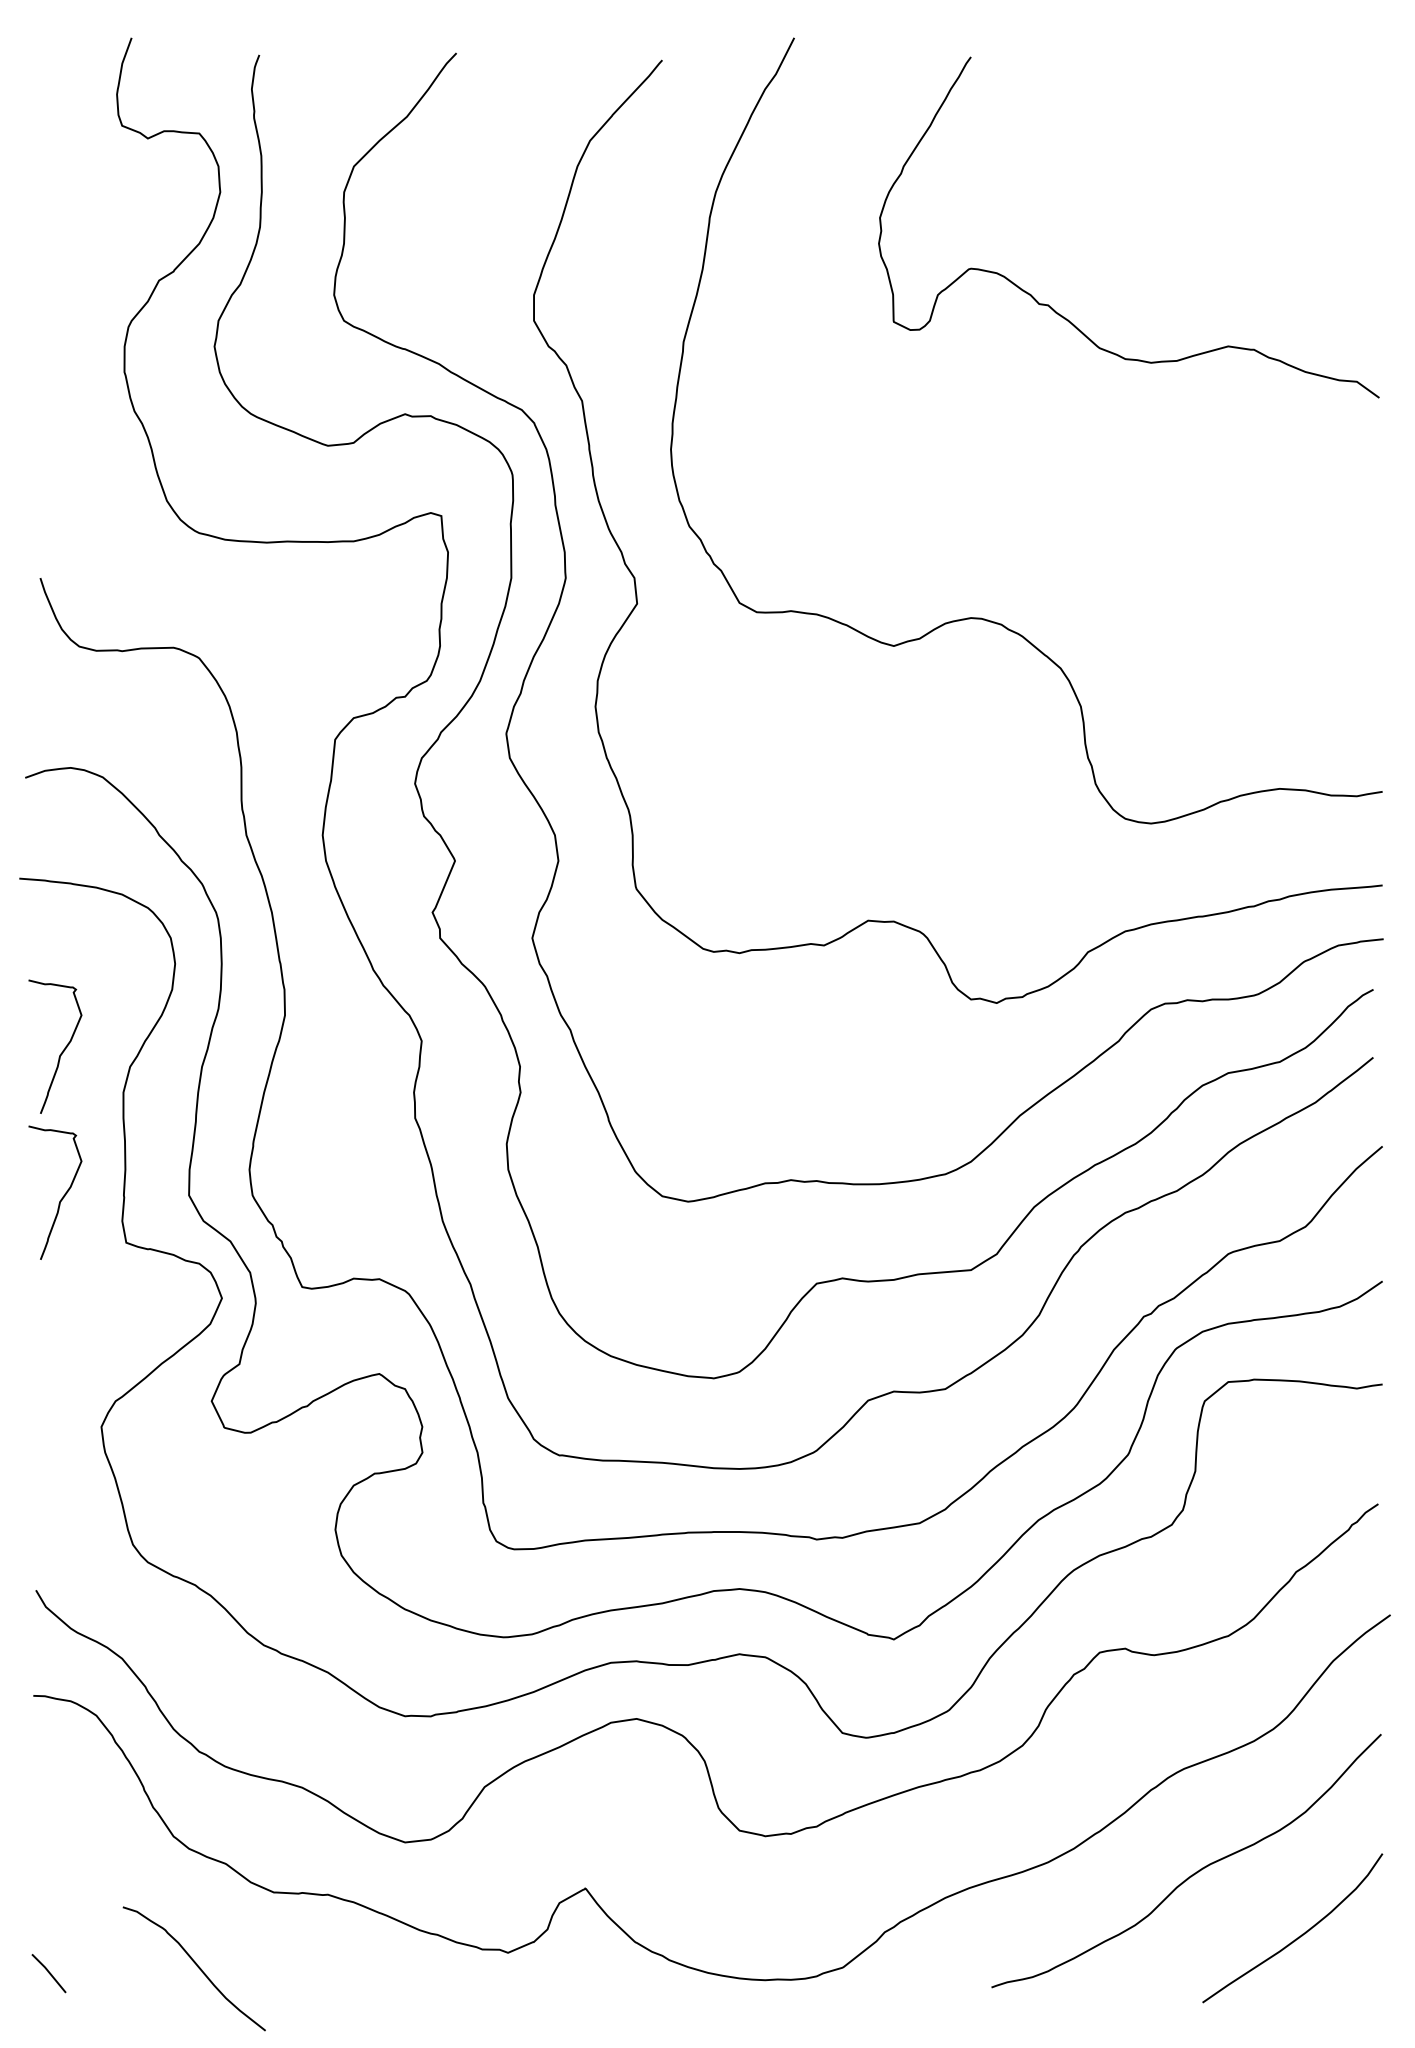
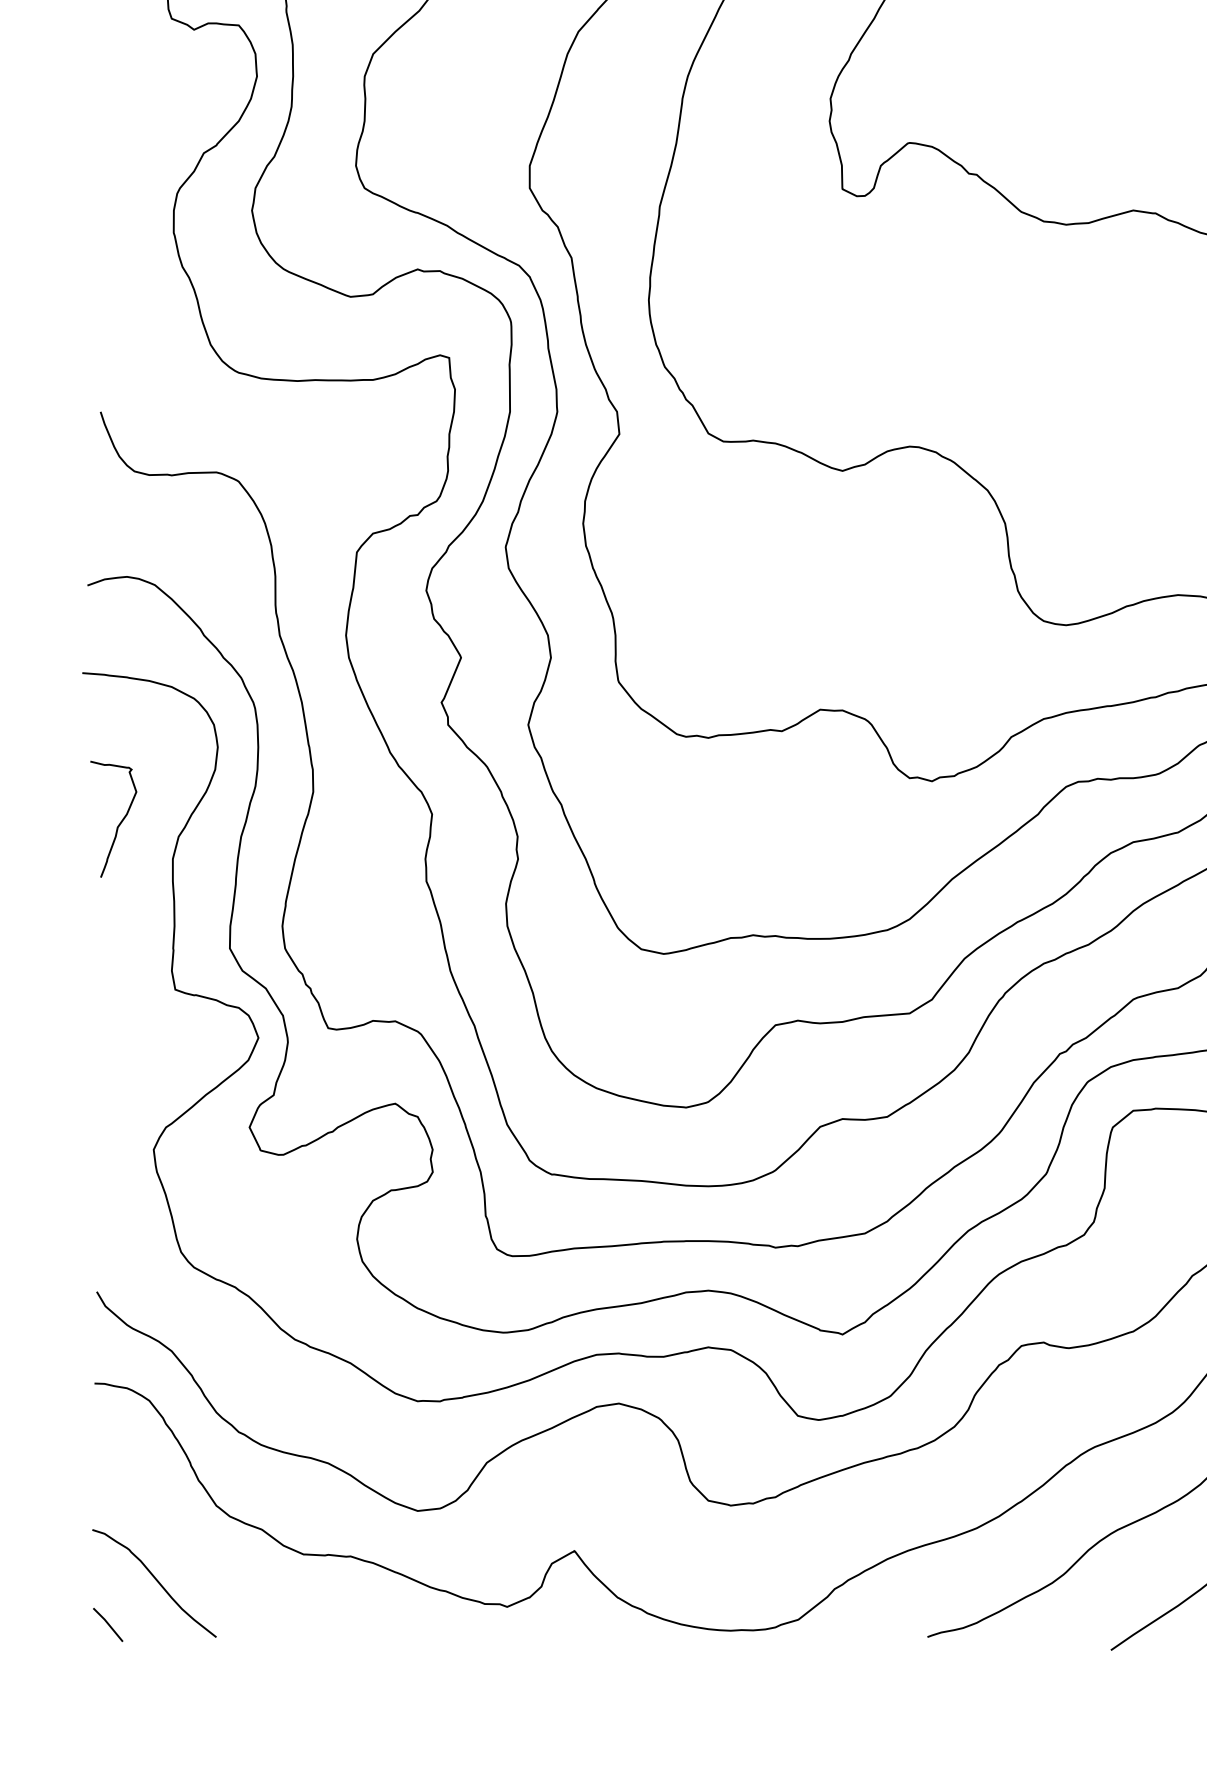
curve: (62, 1196) -> (119, 949), removed
curve: (197, 1967) -> (157, 1582), moved

